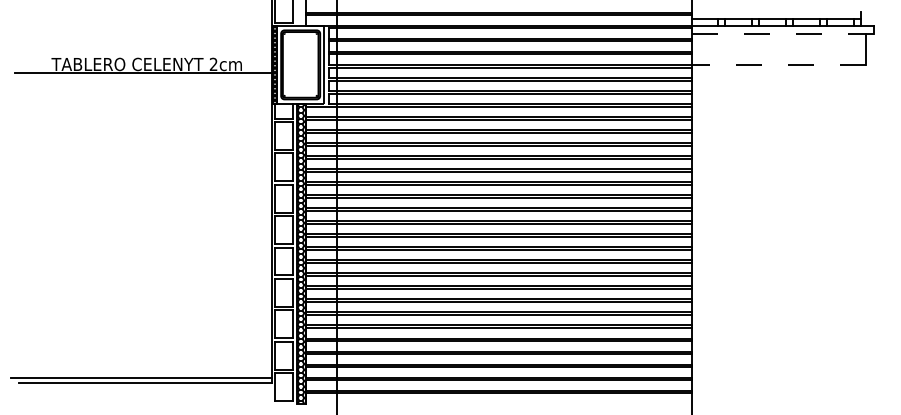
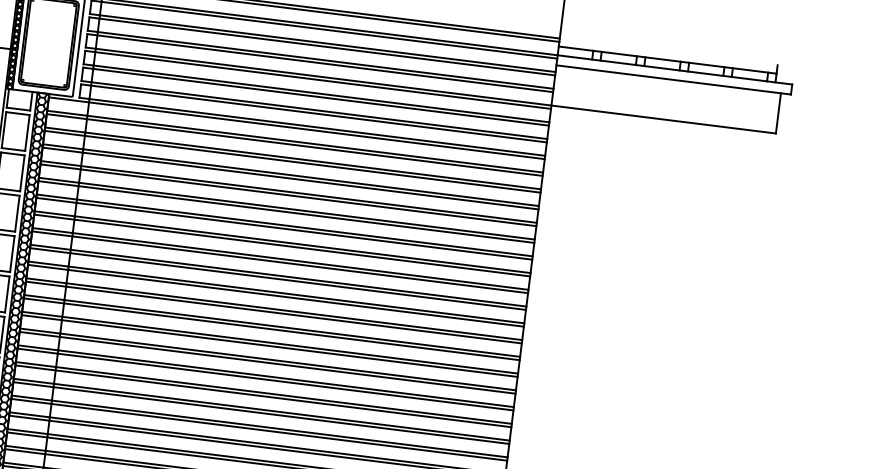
line: (782, 33) -> (673, 79), dashed -> solid
line: (778, 64) -> (663, 118), dashed -> solid

